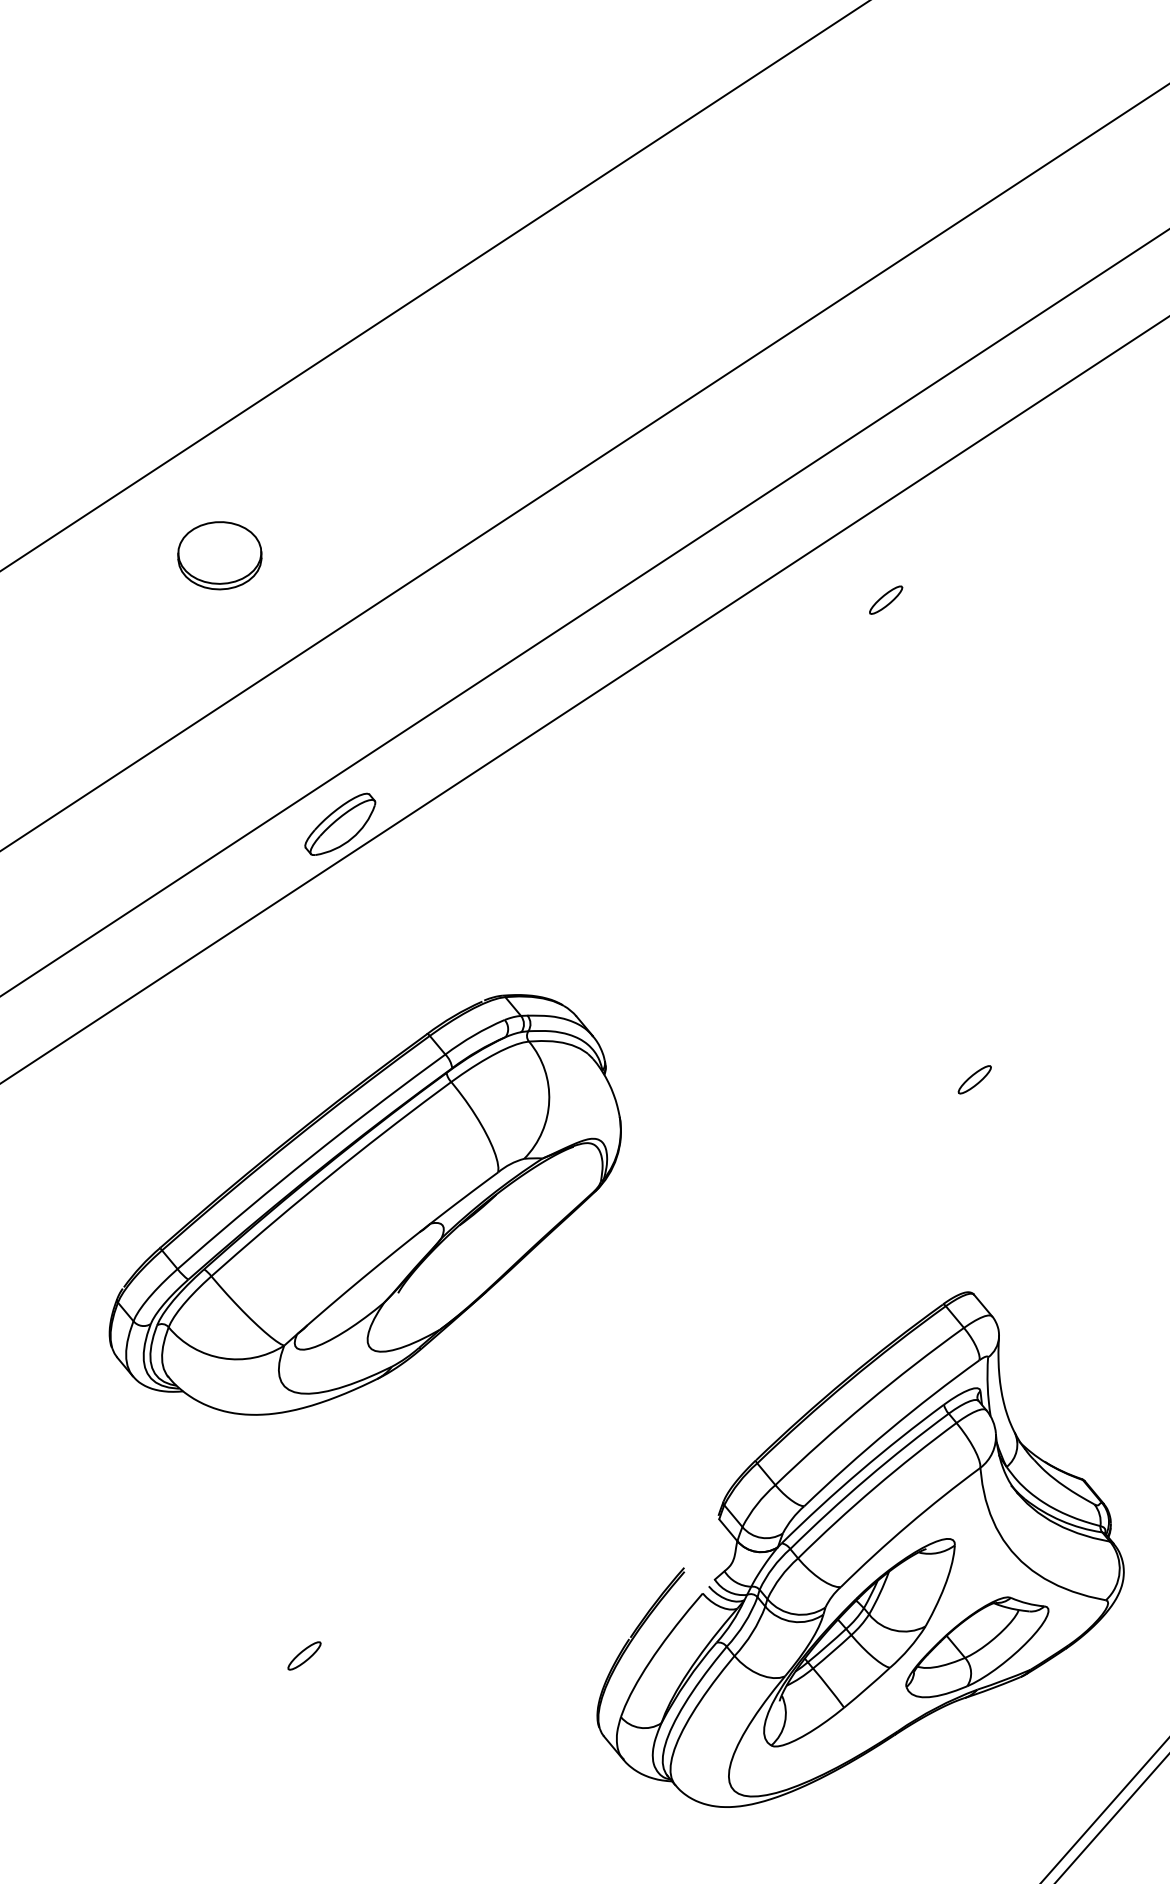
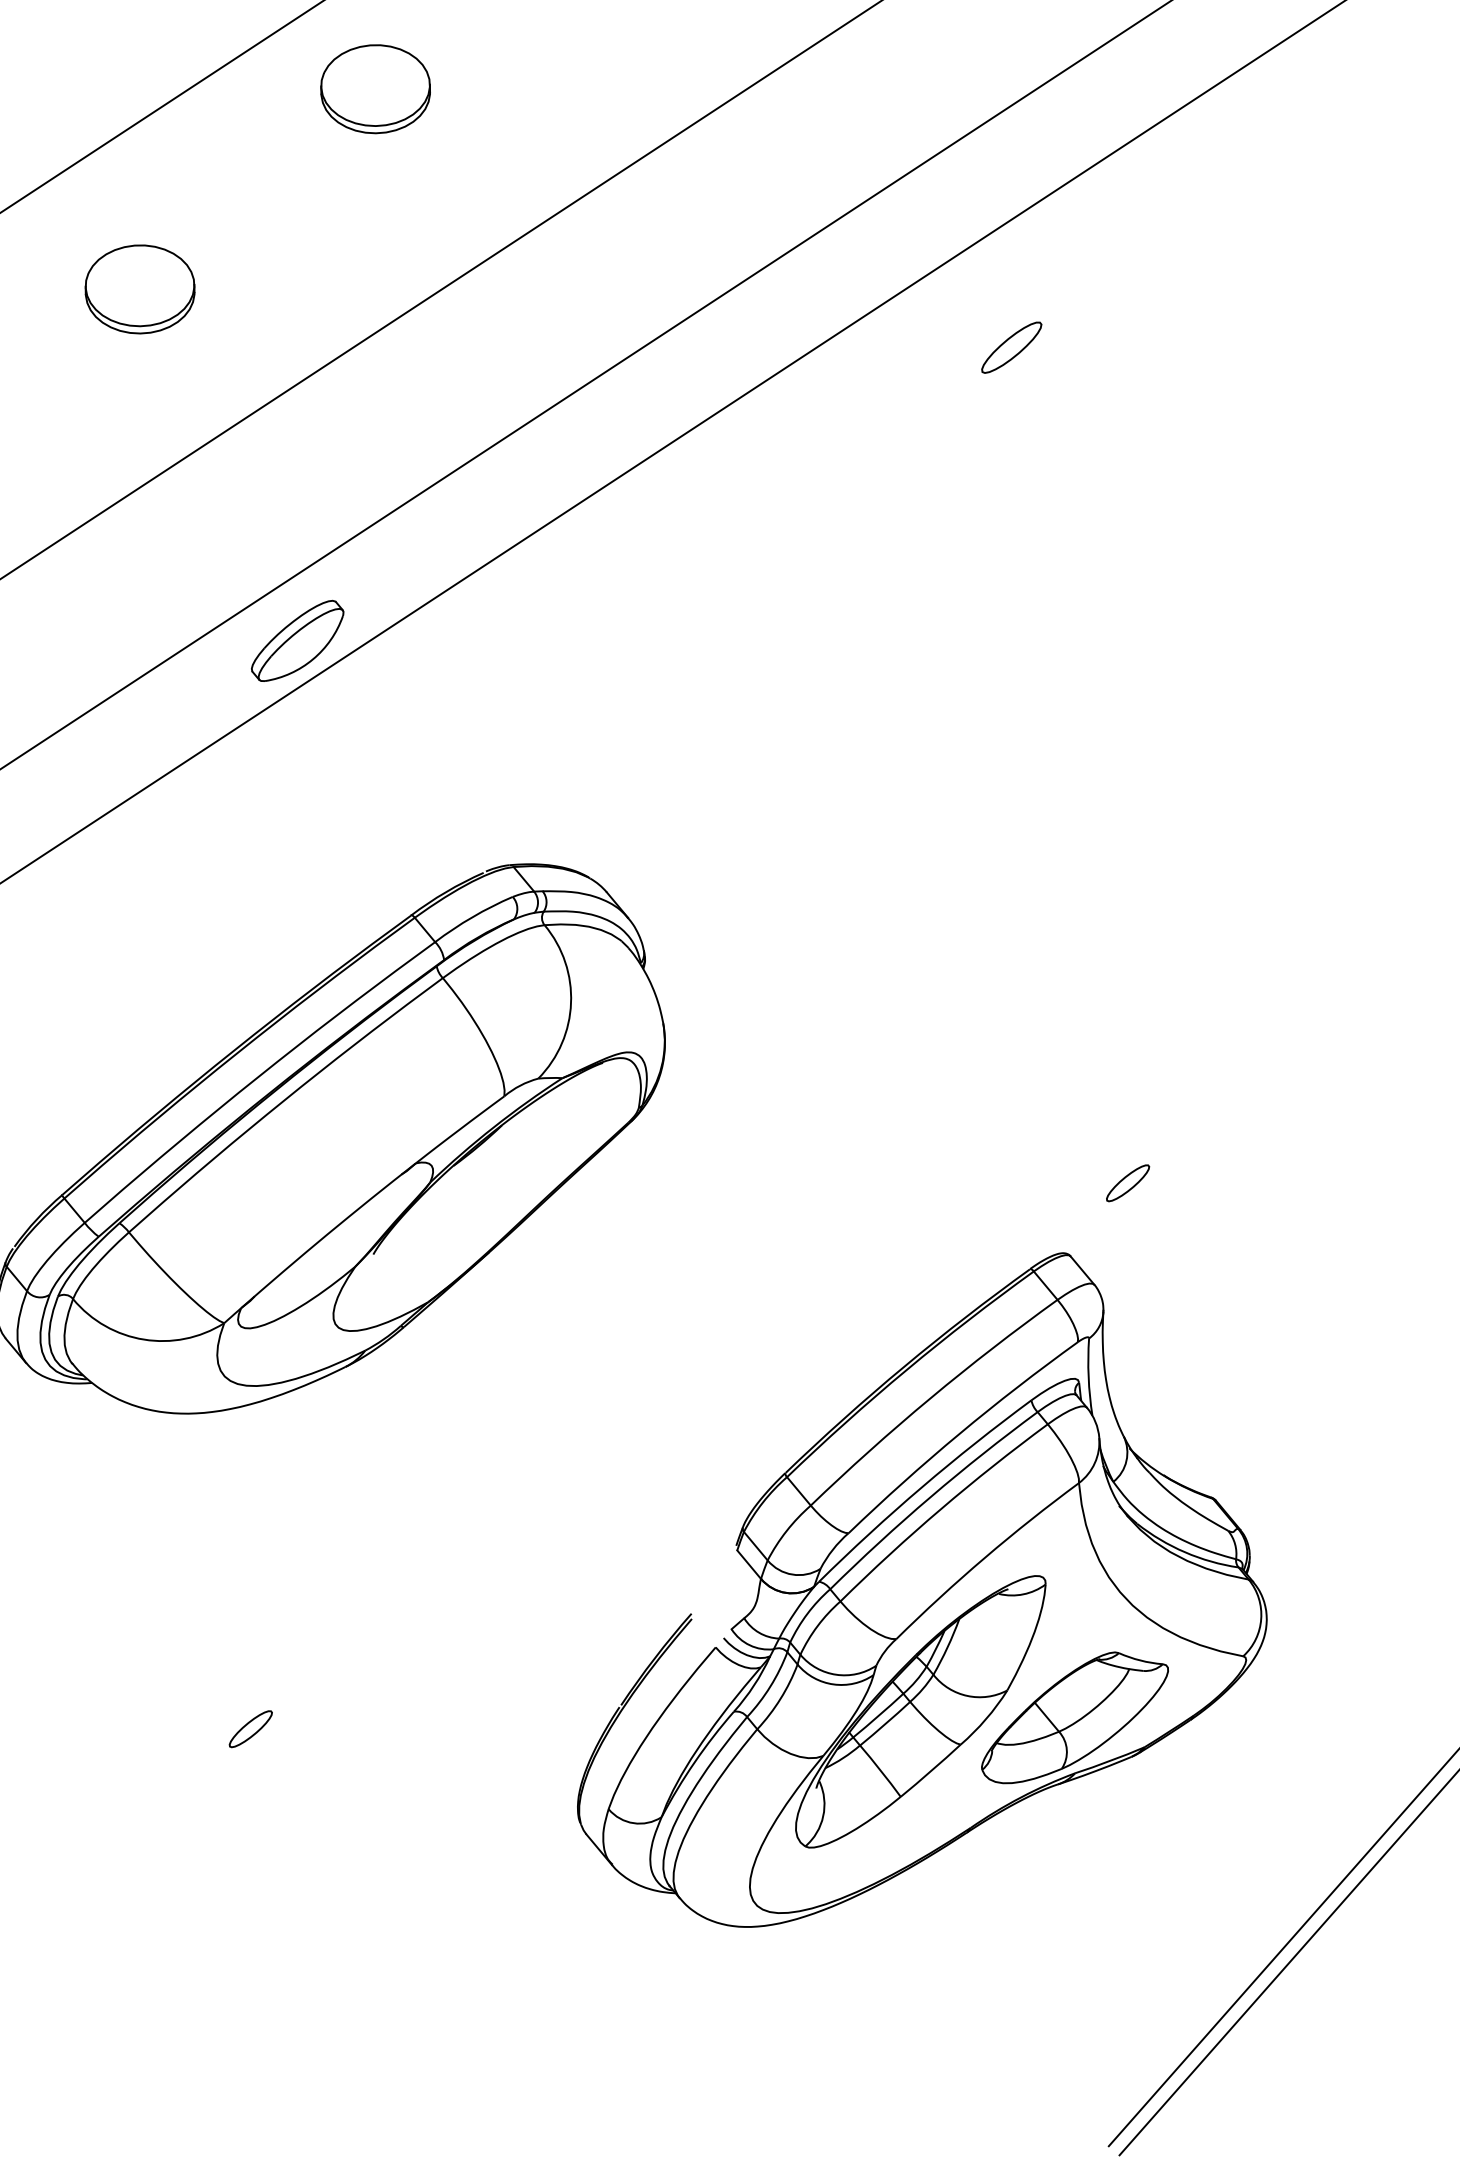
part: (399, 402) -> (375, 88), added
part: (886, 599) -> (1012, 346), size x1.4
part: (974, 1079) -> (1127, 1182), moved
part: (860, 1549) -> (922, 1589), moved

